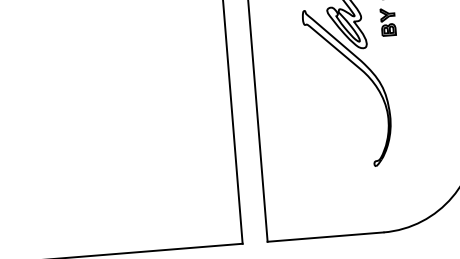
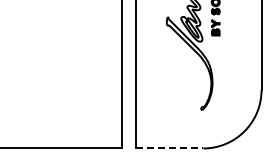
line: (325, 237) -> (169, 148), solid -> dashed

